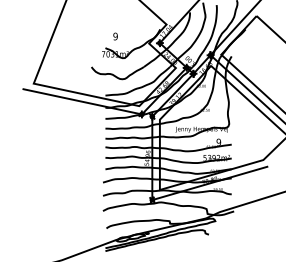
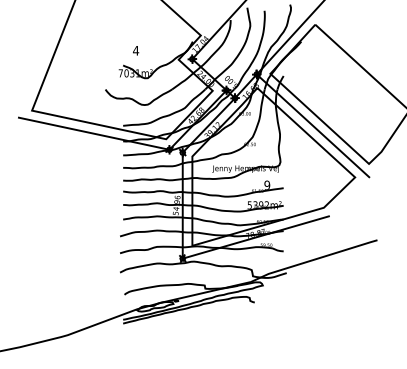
text: (115, 36) -> (136, 50), 9 -> 4

